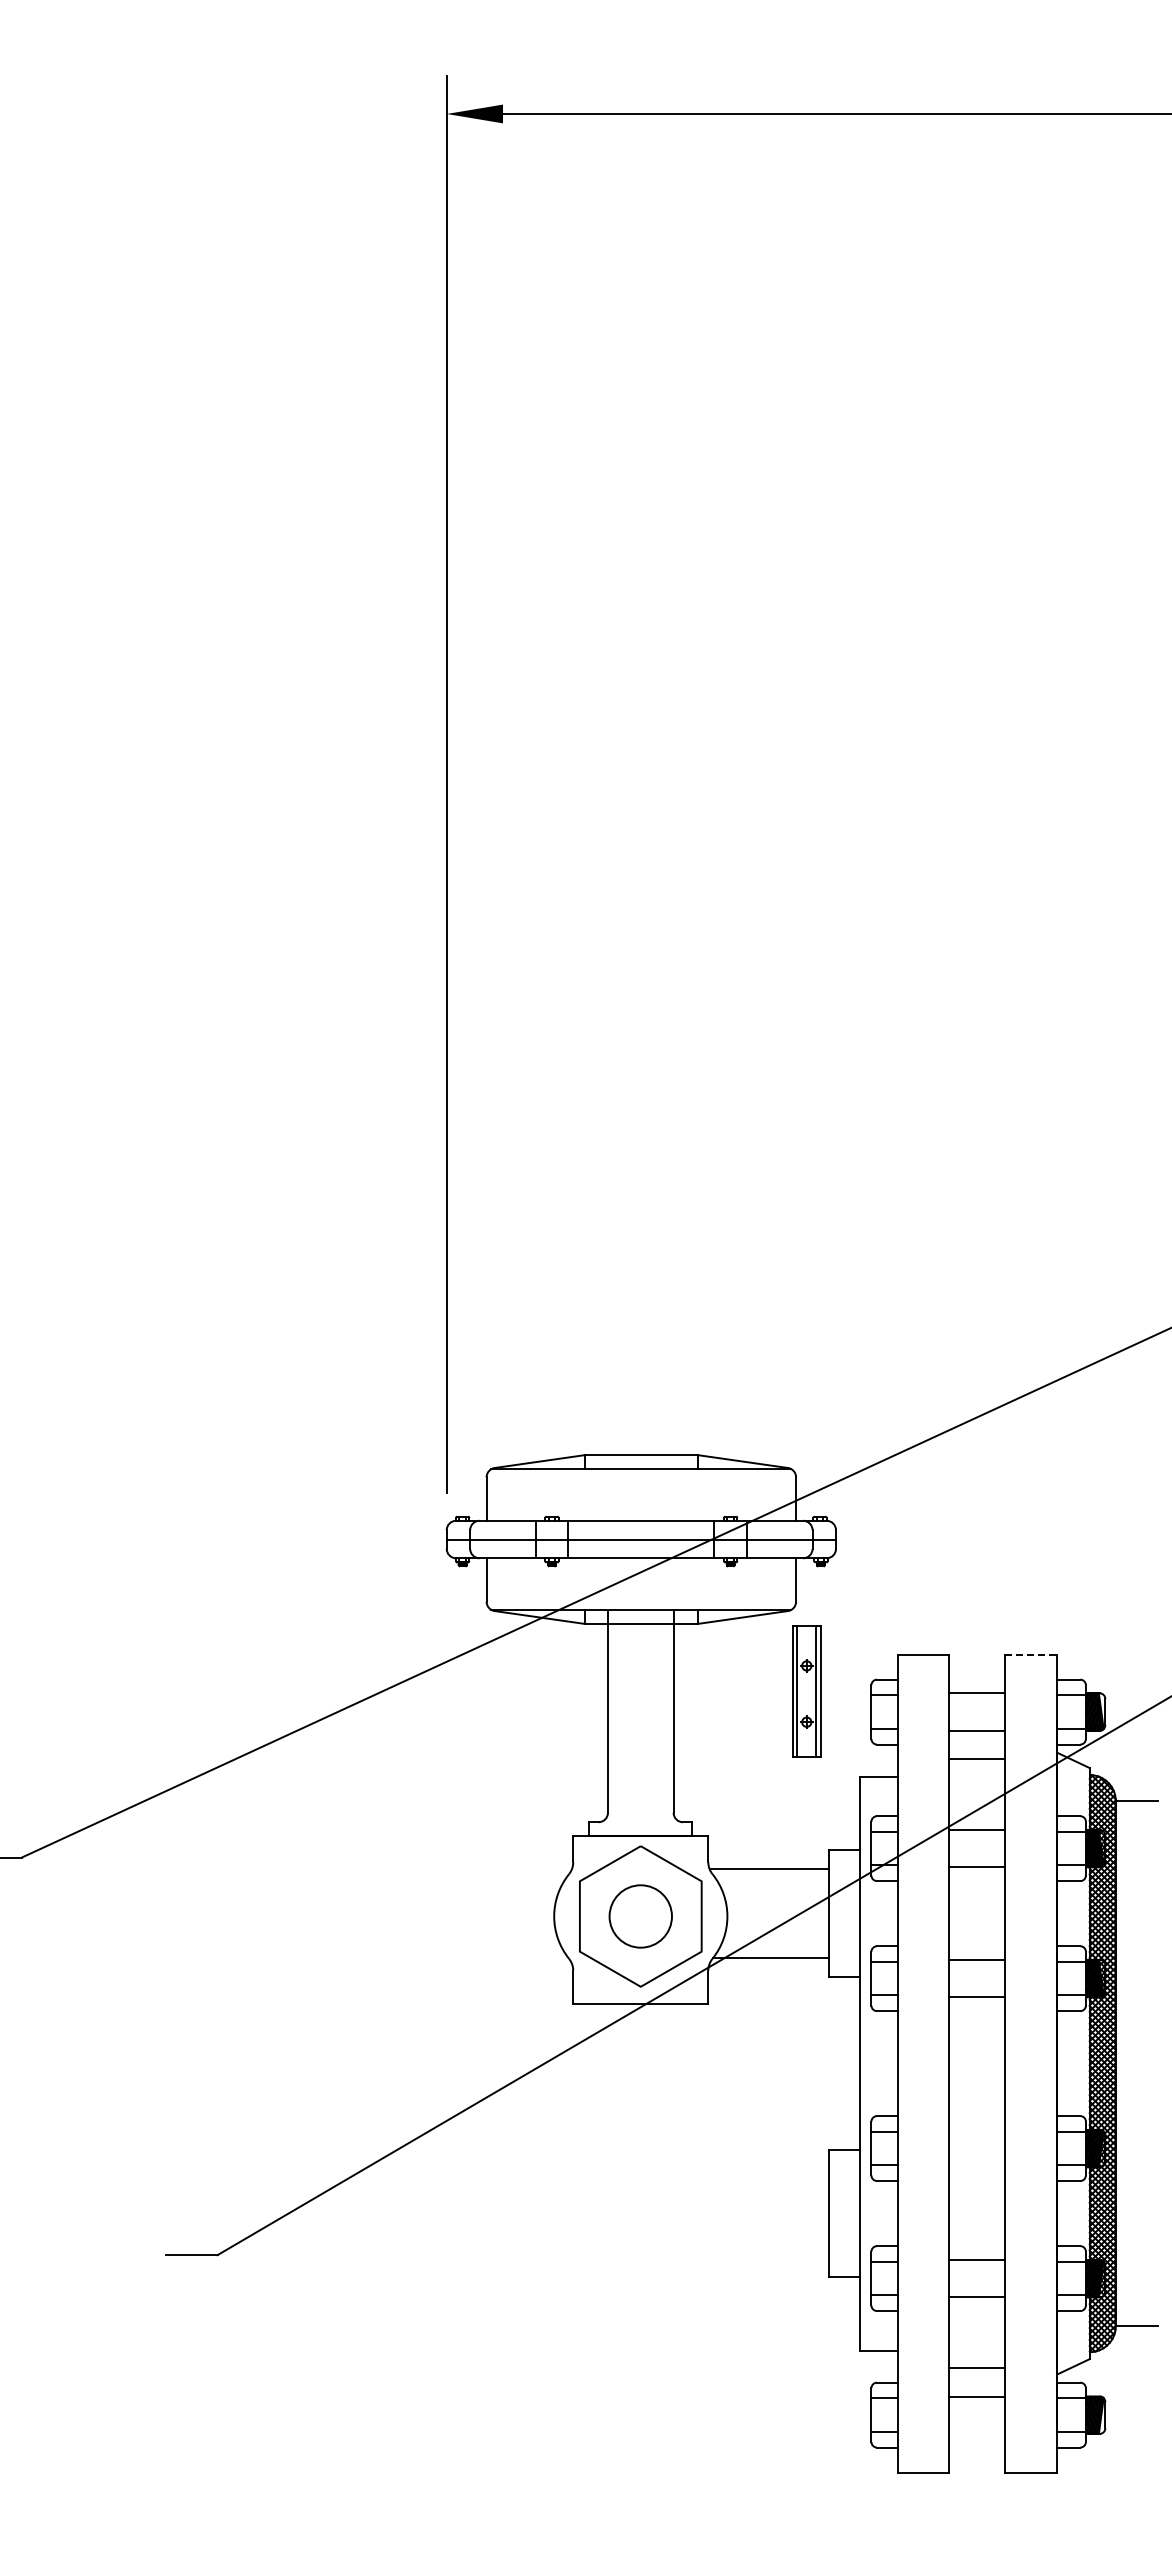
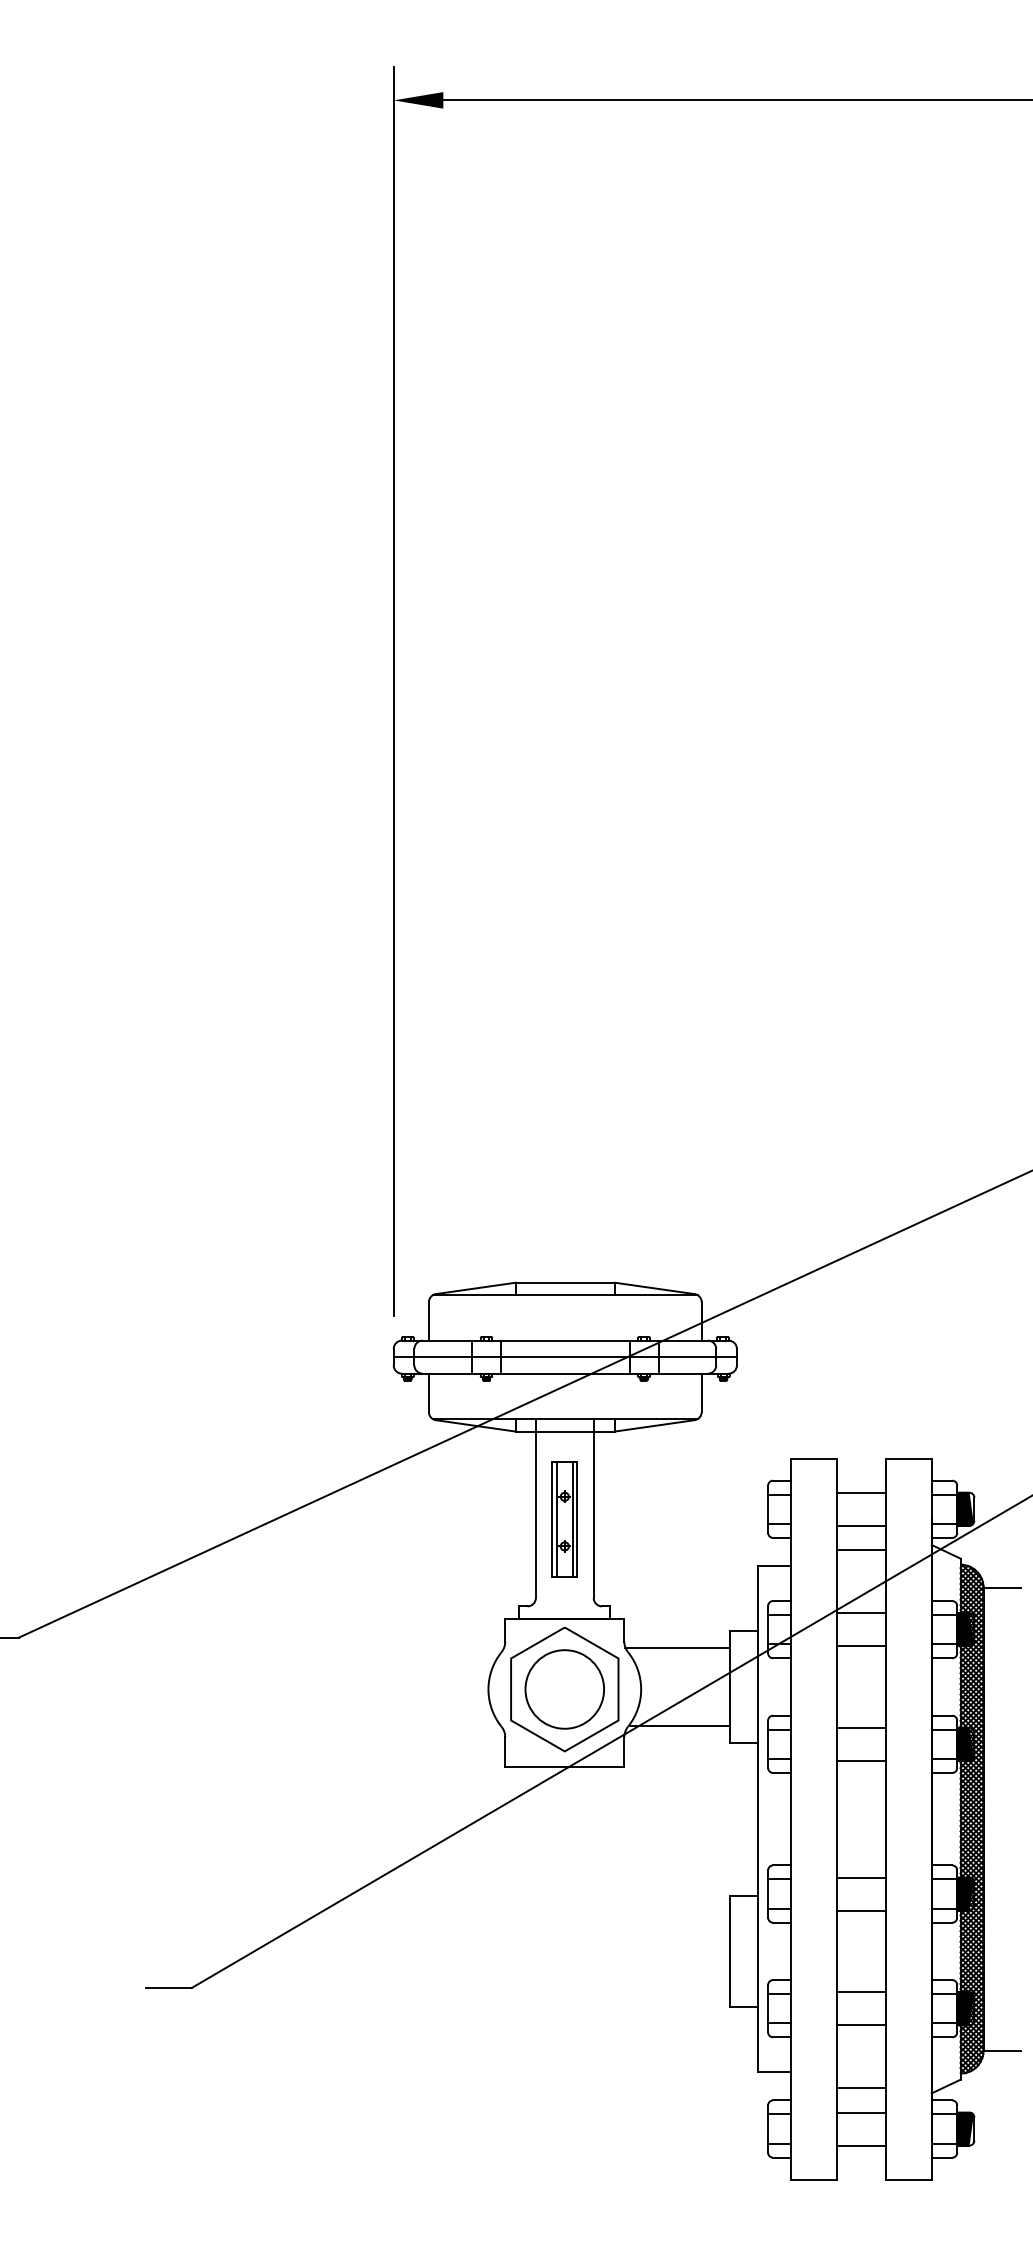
line: (1031, 1654) -> (909, 1458), dashed -> solid
part: (806, 1691) -> (564, 1519), moved
circle: (640, 1916) -> (564, 1689), size x1.43
line: (977, 2129) -> (861, 1877), added
line: (977, 2167) -> (861, 1910), added
line: (977, 2433) -> (861, 2145), added

